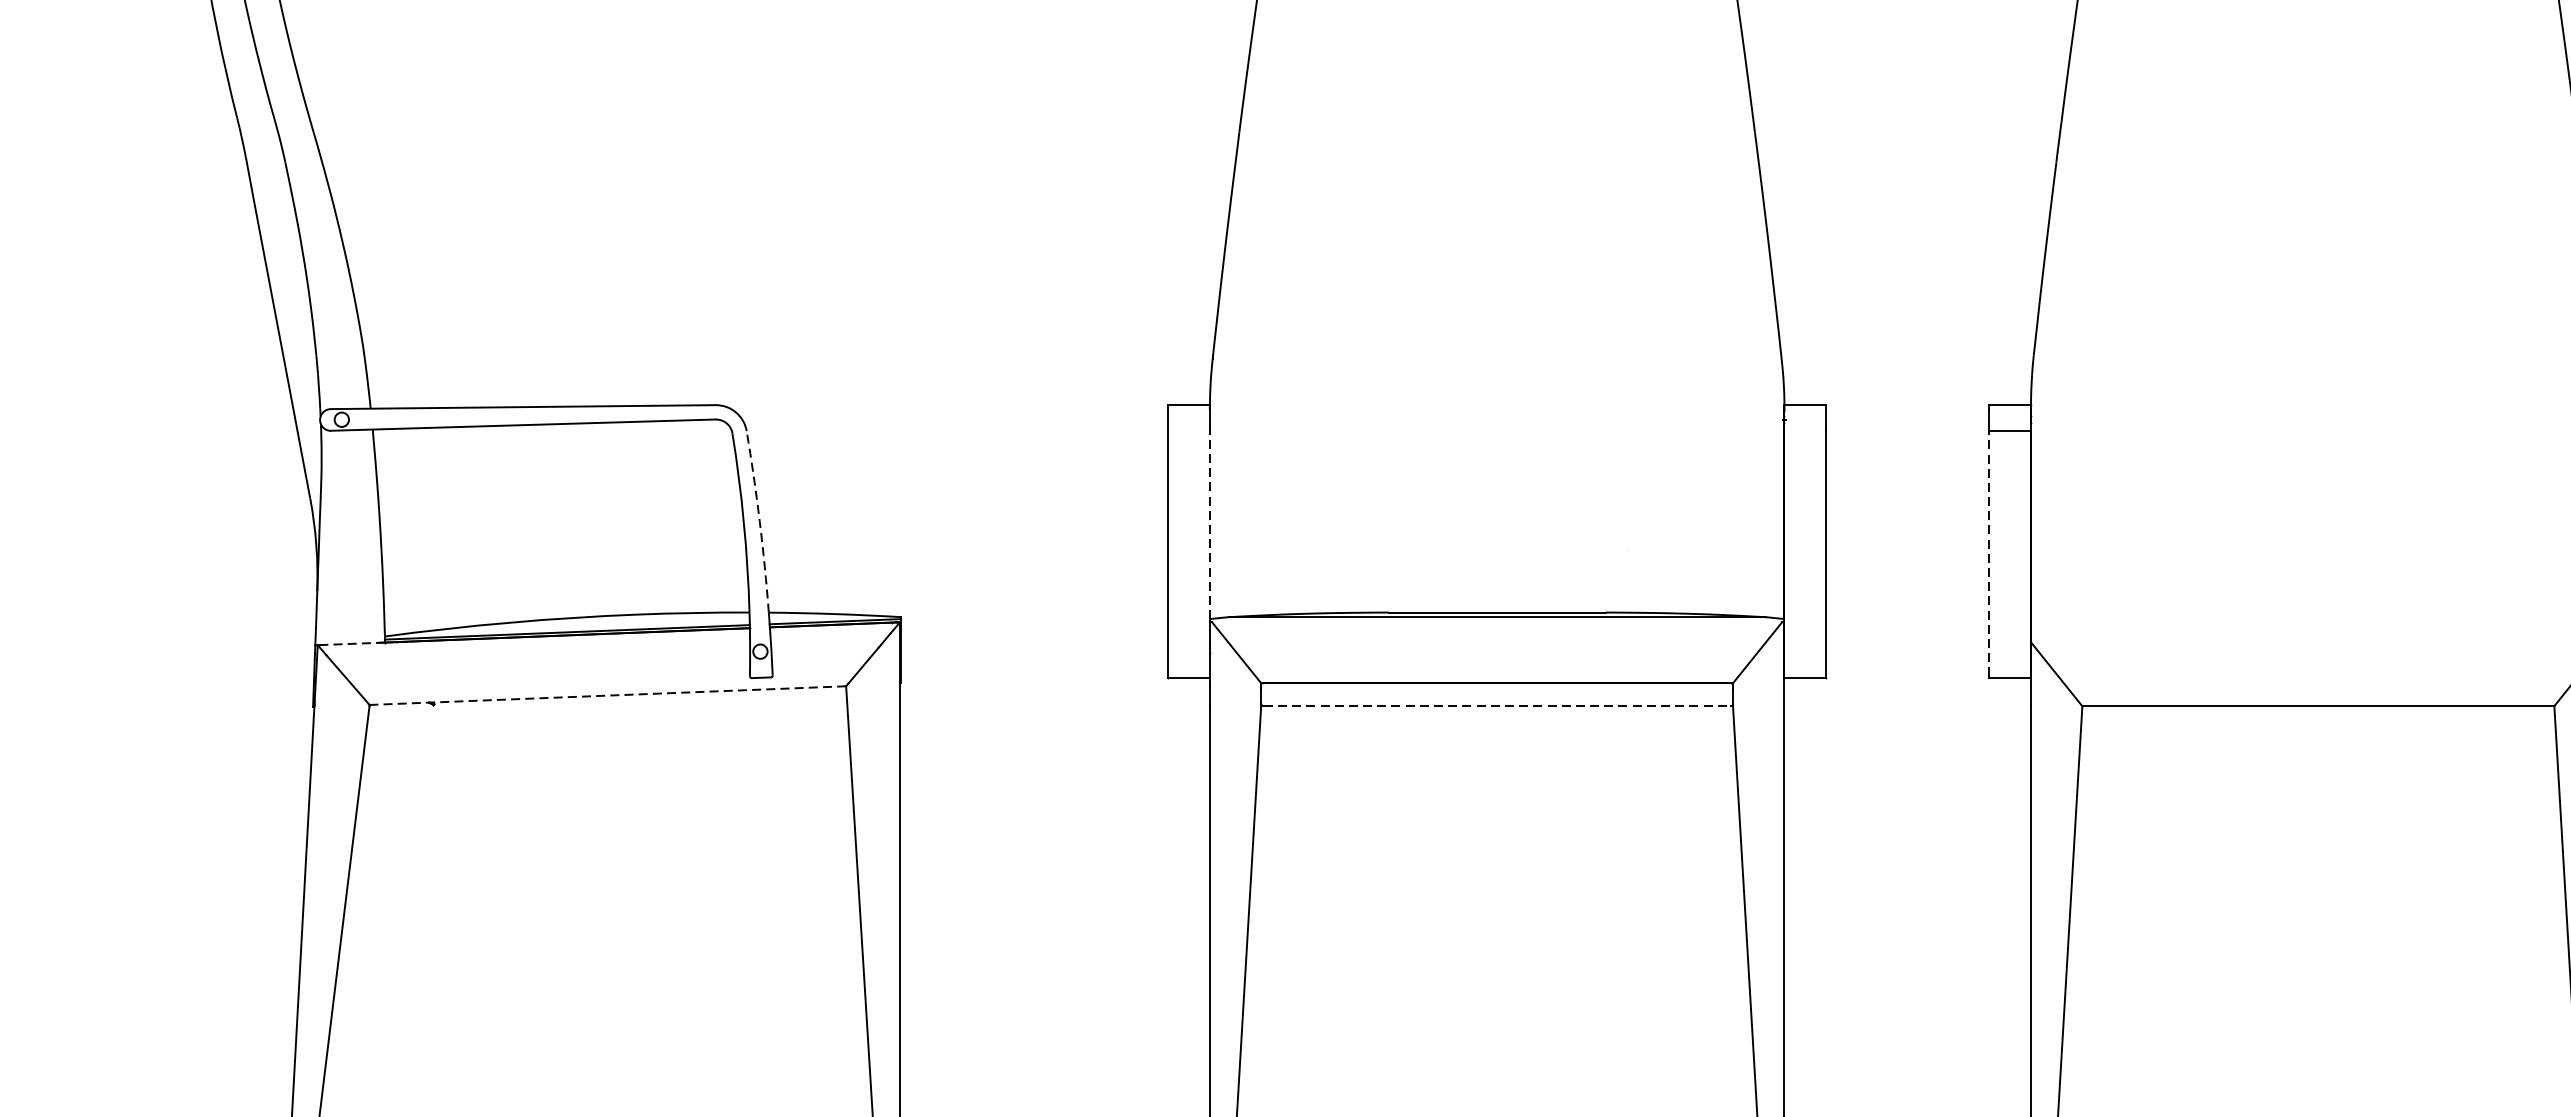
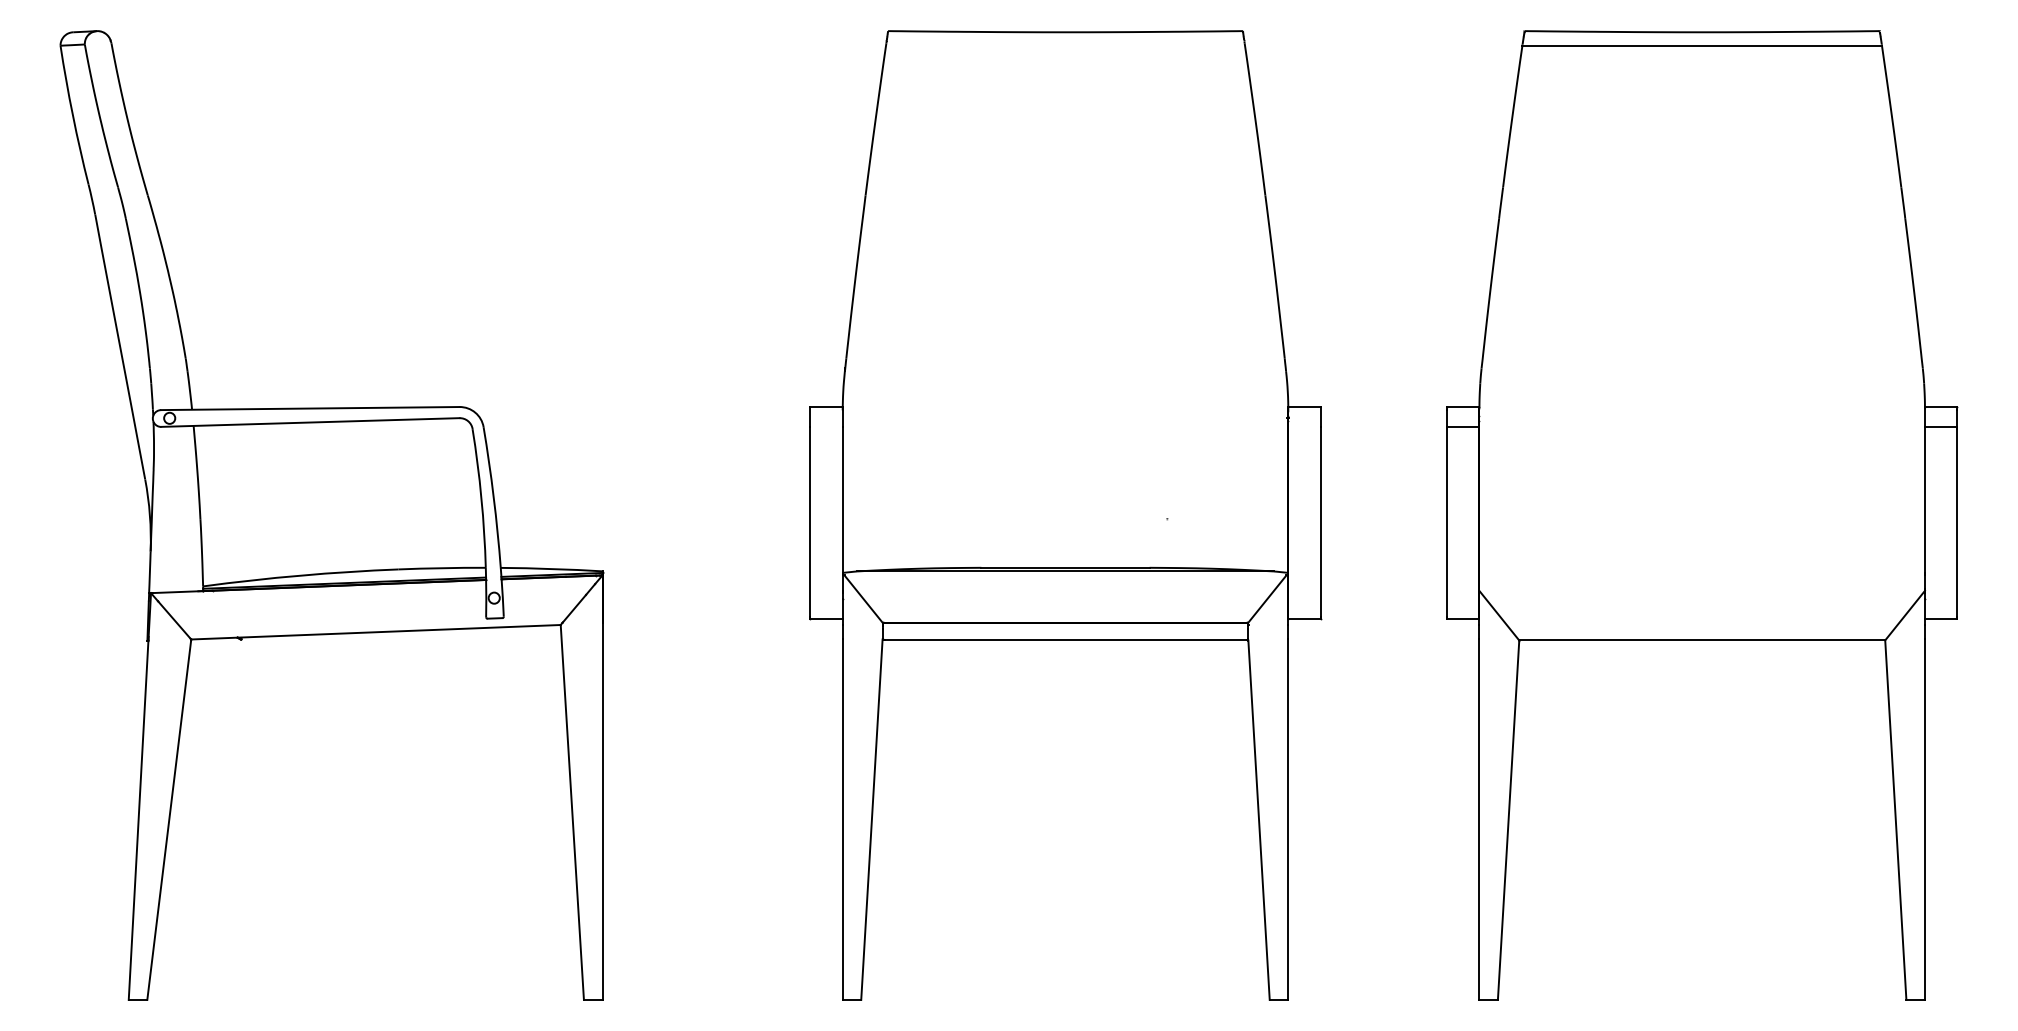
arc: (759, 521) -> (493, 497), dashed -> solid
line: (1209, 525) -> (842, 500), dashed -> solid
line: (1988, 554) -> (1446, 522), dashed -> solid
line: (351, 644) -> (177, 592), dashed -> solid
line: (608, 695) -> (376, 632), dashed -> solid
line: (1497, 706) -> (1065, 640), dashed -> solid

